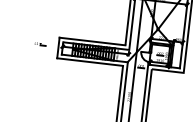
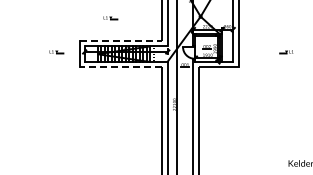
part: (86, 22) -> (110, 18), added
line: (92, 41) -> (121, 41), solid -> dashed
line: (89, 62) -> (120, 67), solid -> dashed

